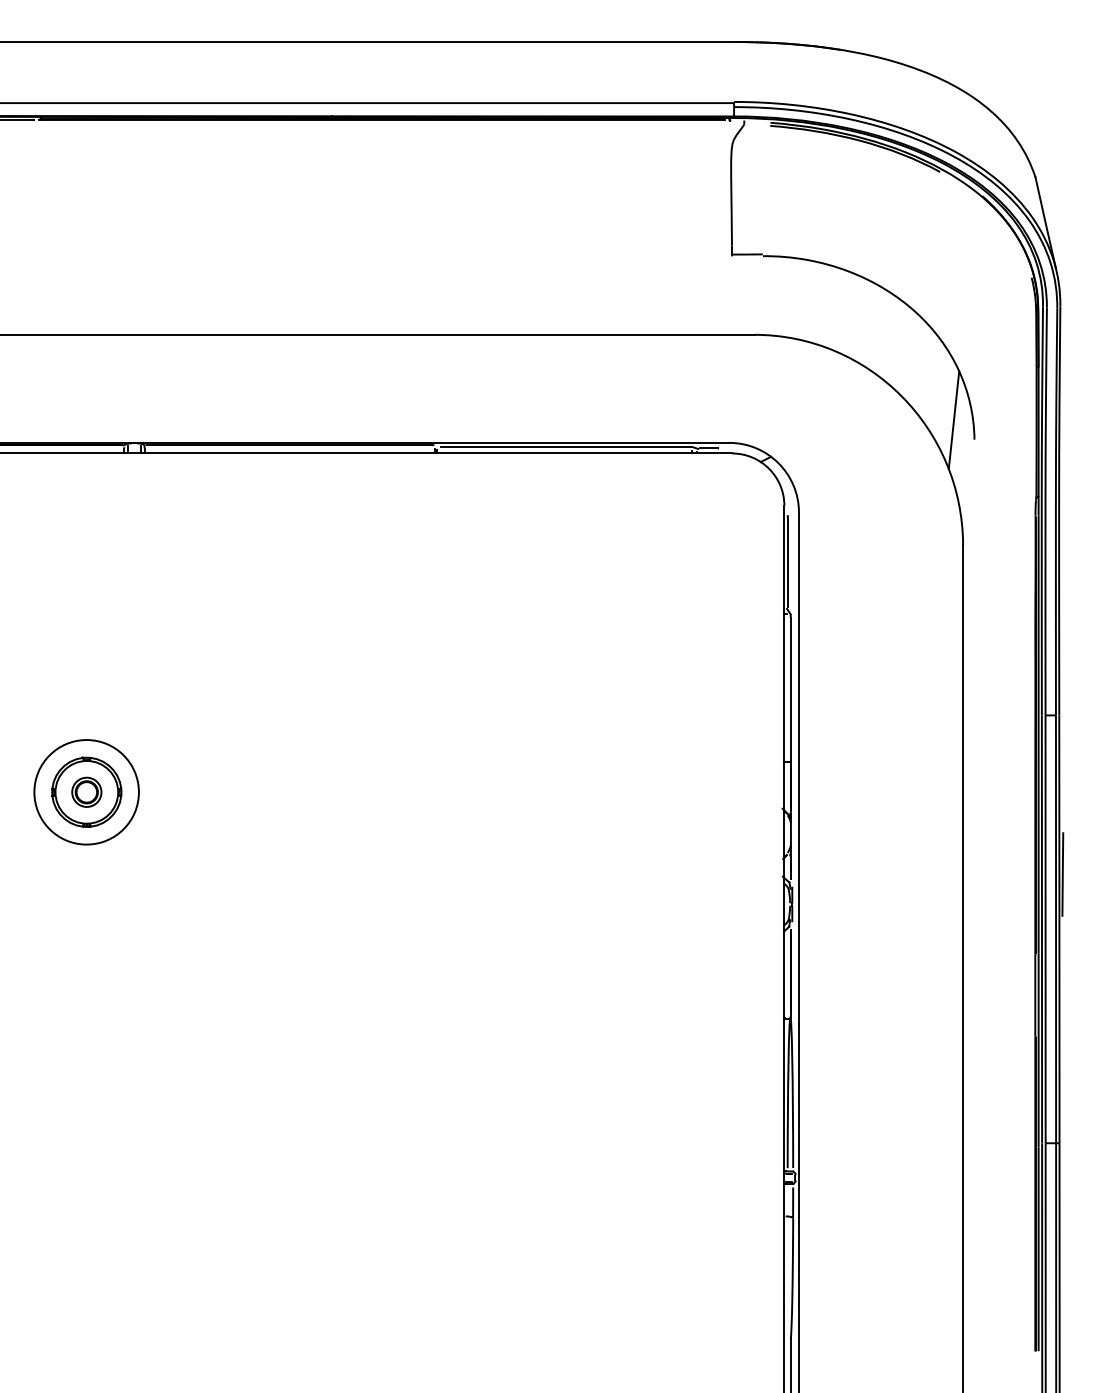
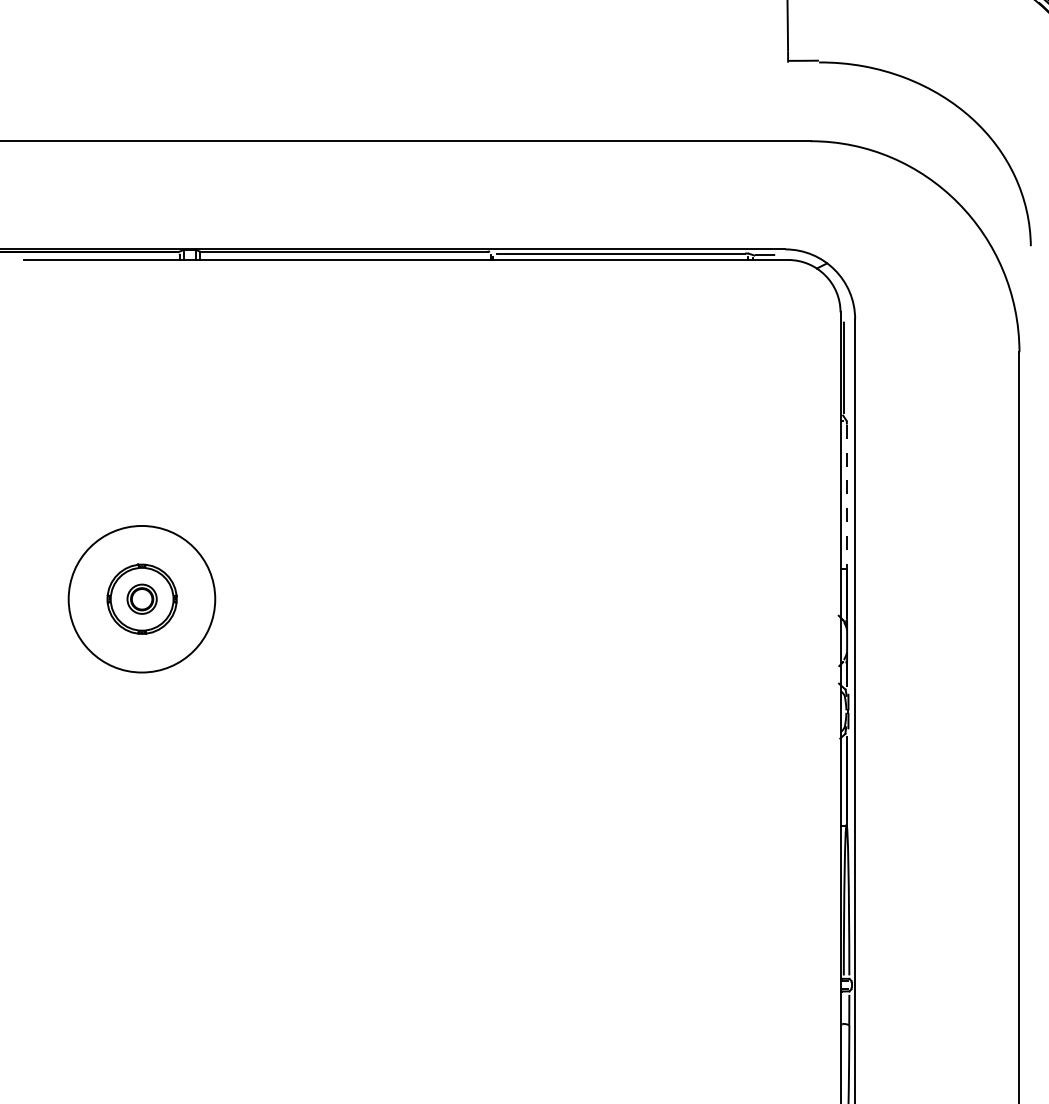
line: (953, 419) -> (1009, 225), removed
line: (790, 690) -> (846, 497), solid -> dashed
circle: (86, 792) -> (141, 599), size x1.4

